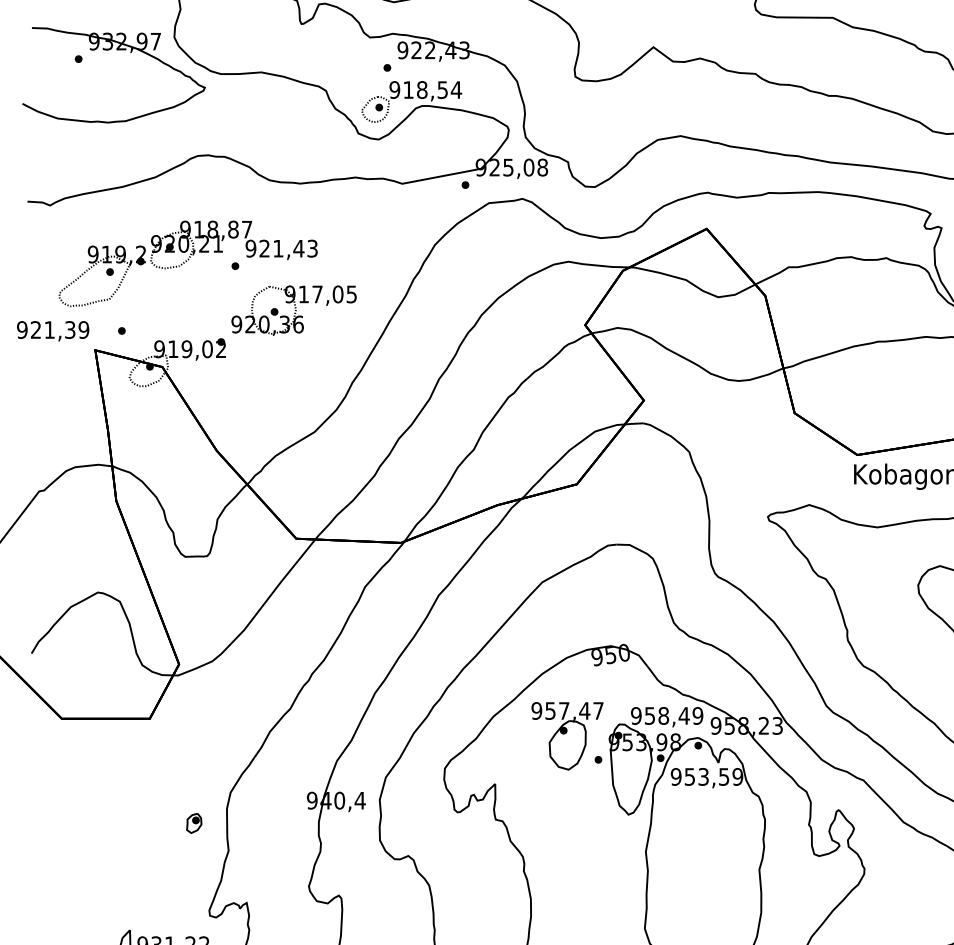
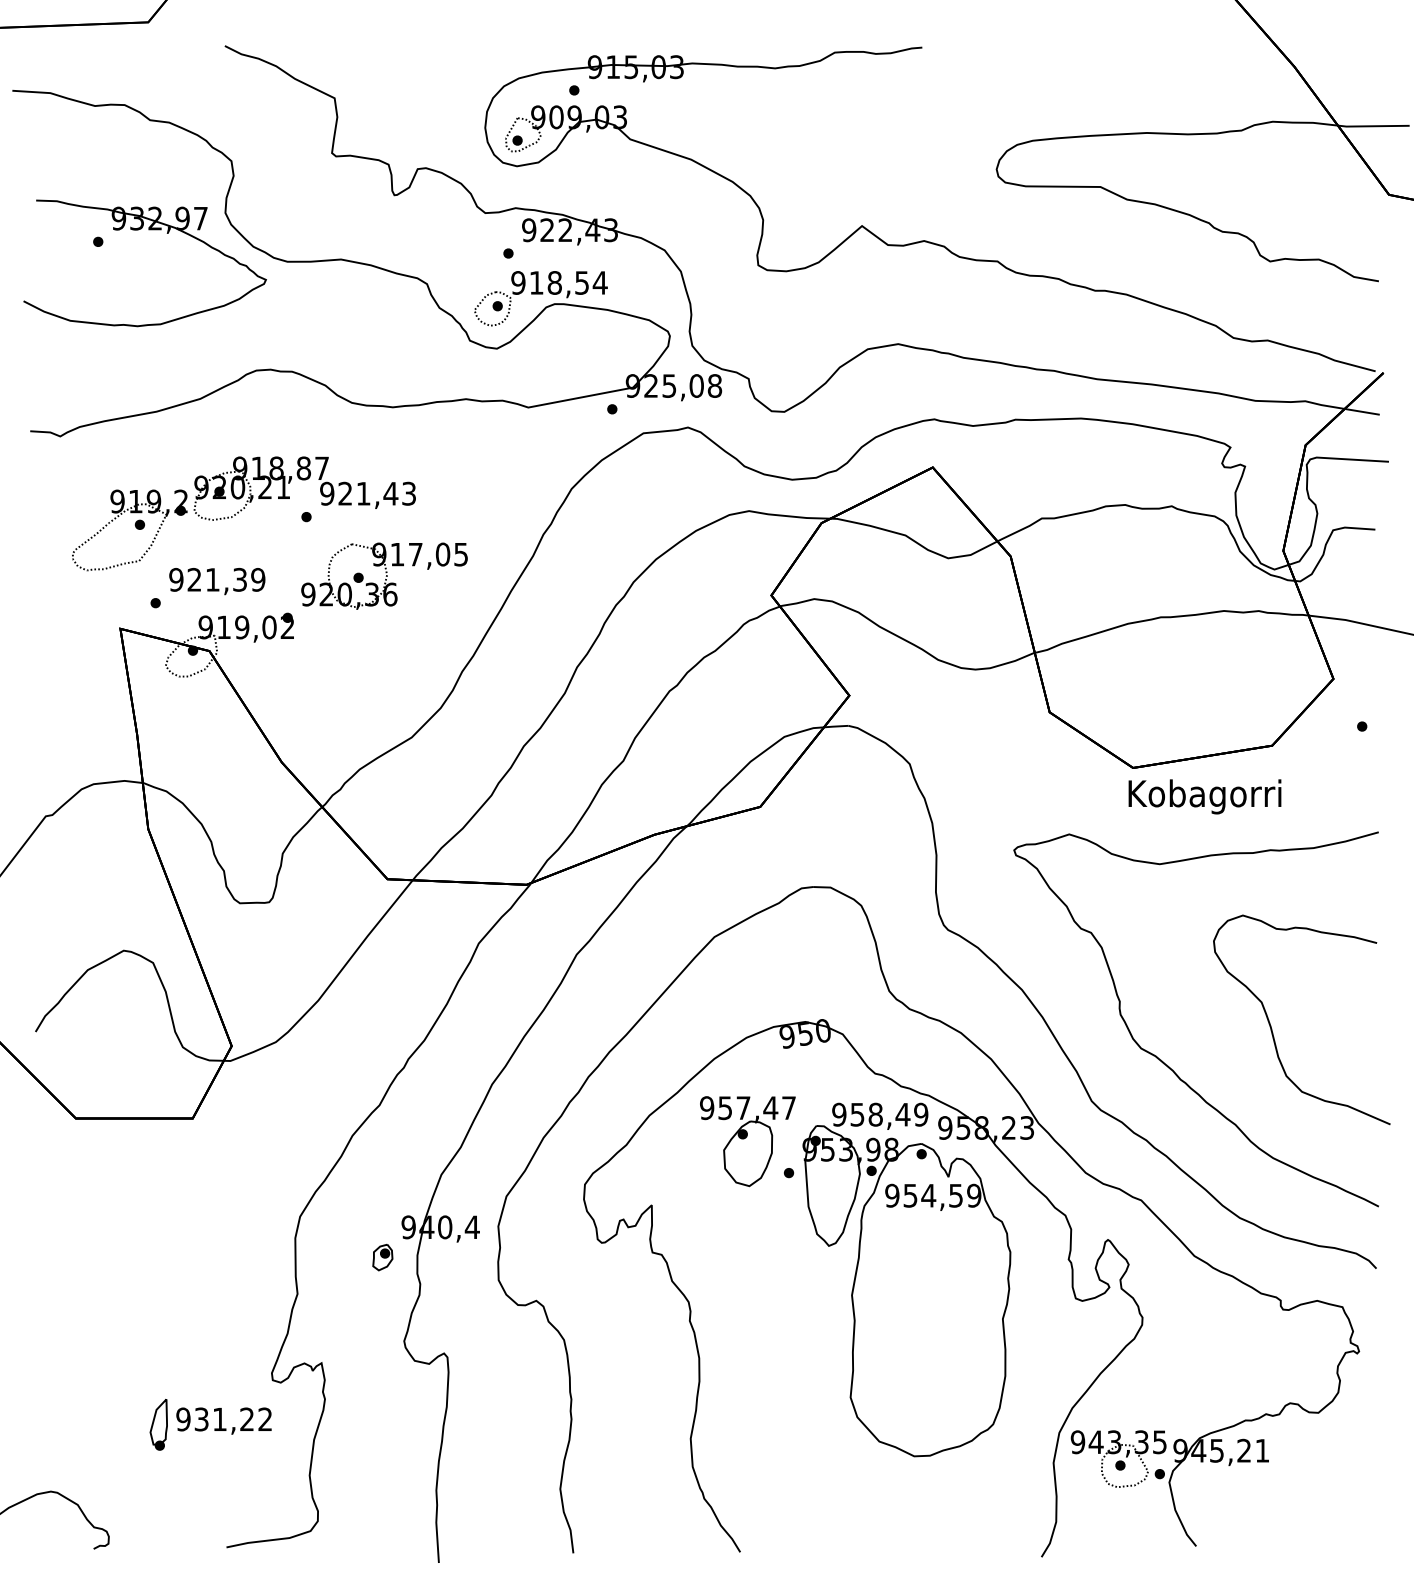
text: (53, 331) -> (217, 581), moved
text: (703, 776) -> (928, 1195), 953,59 -> 954,59
part: (193, 823) -> (382, 1257), moved

